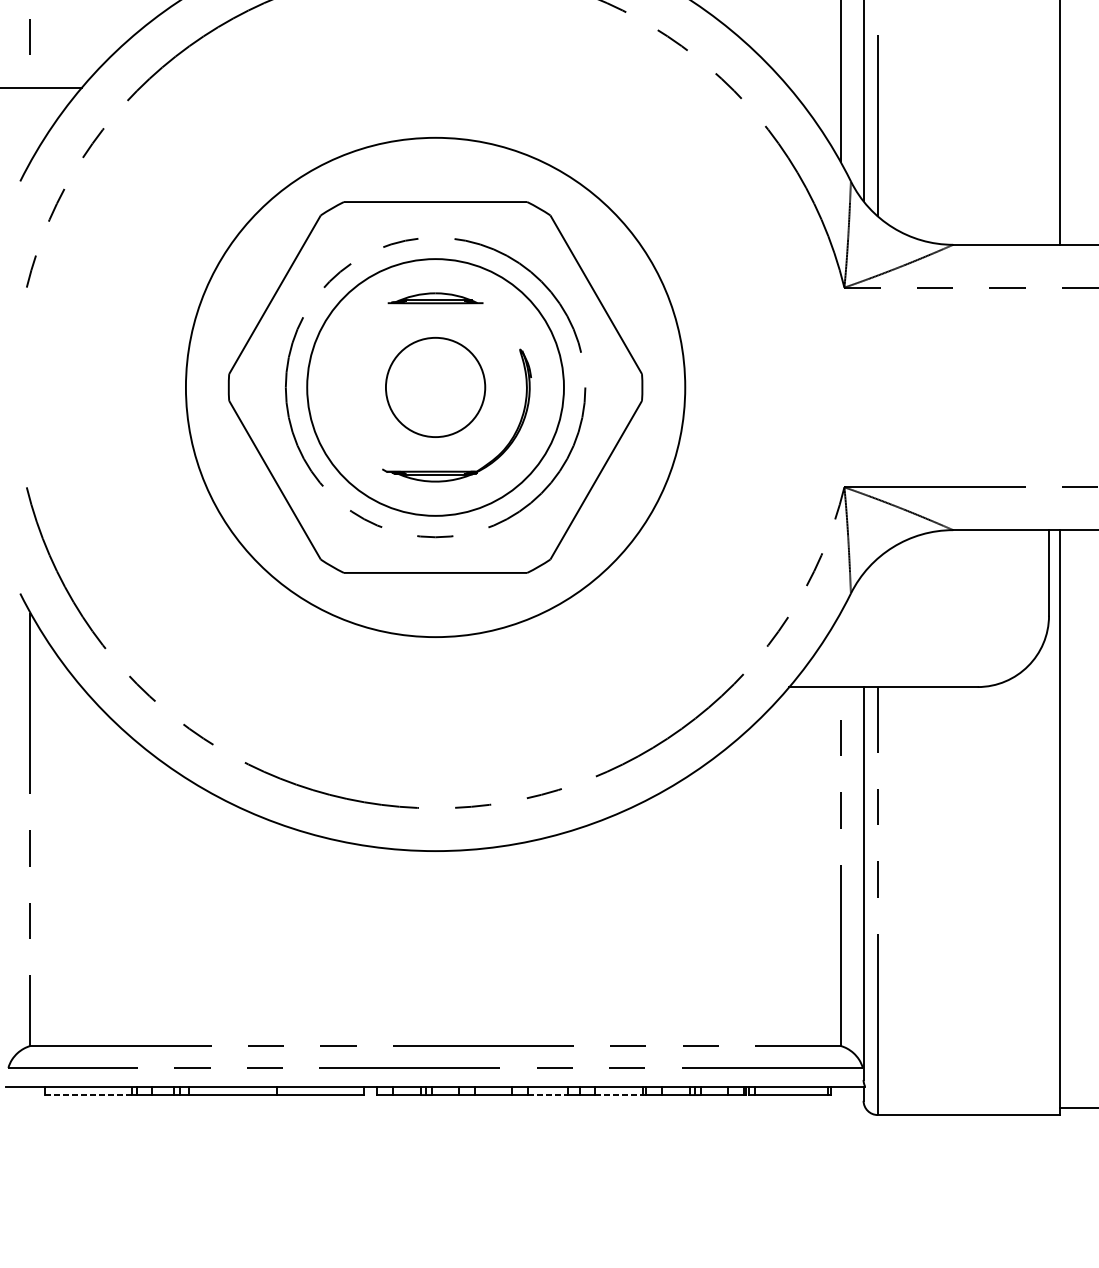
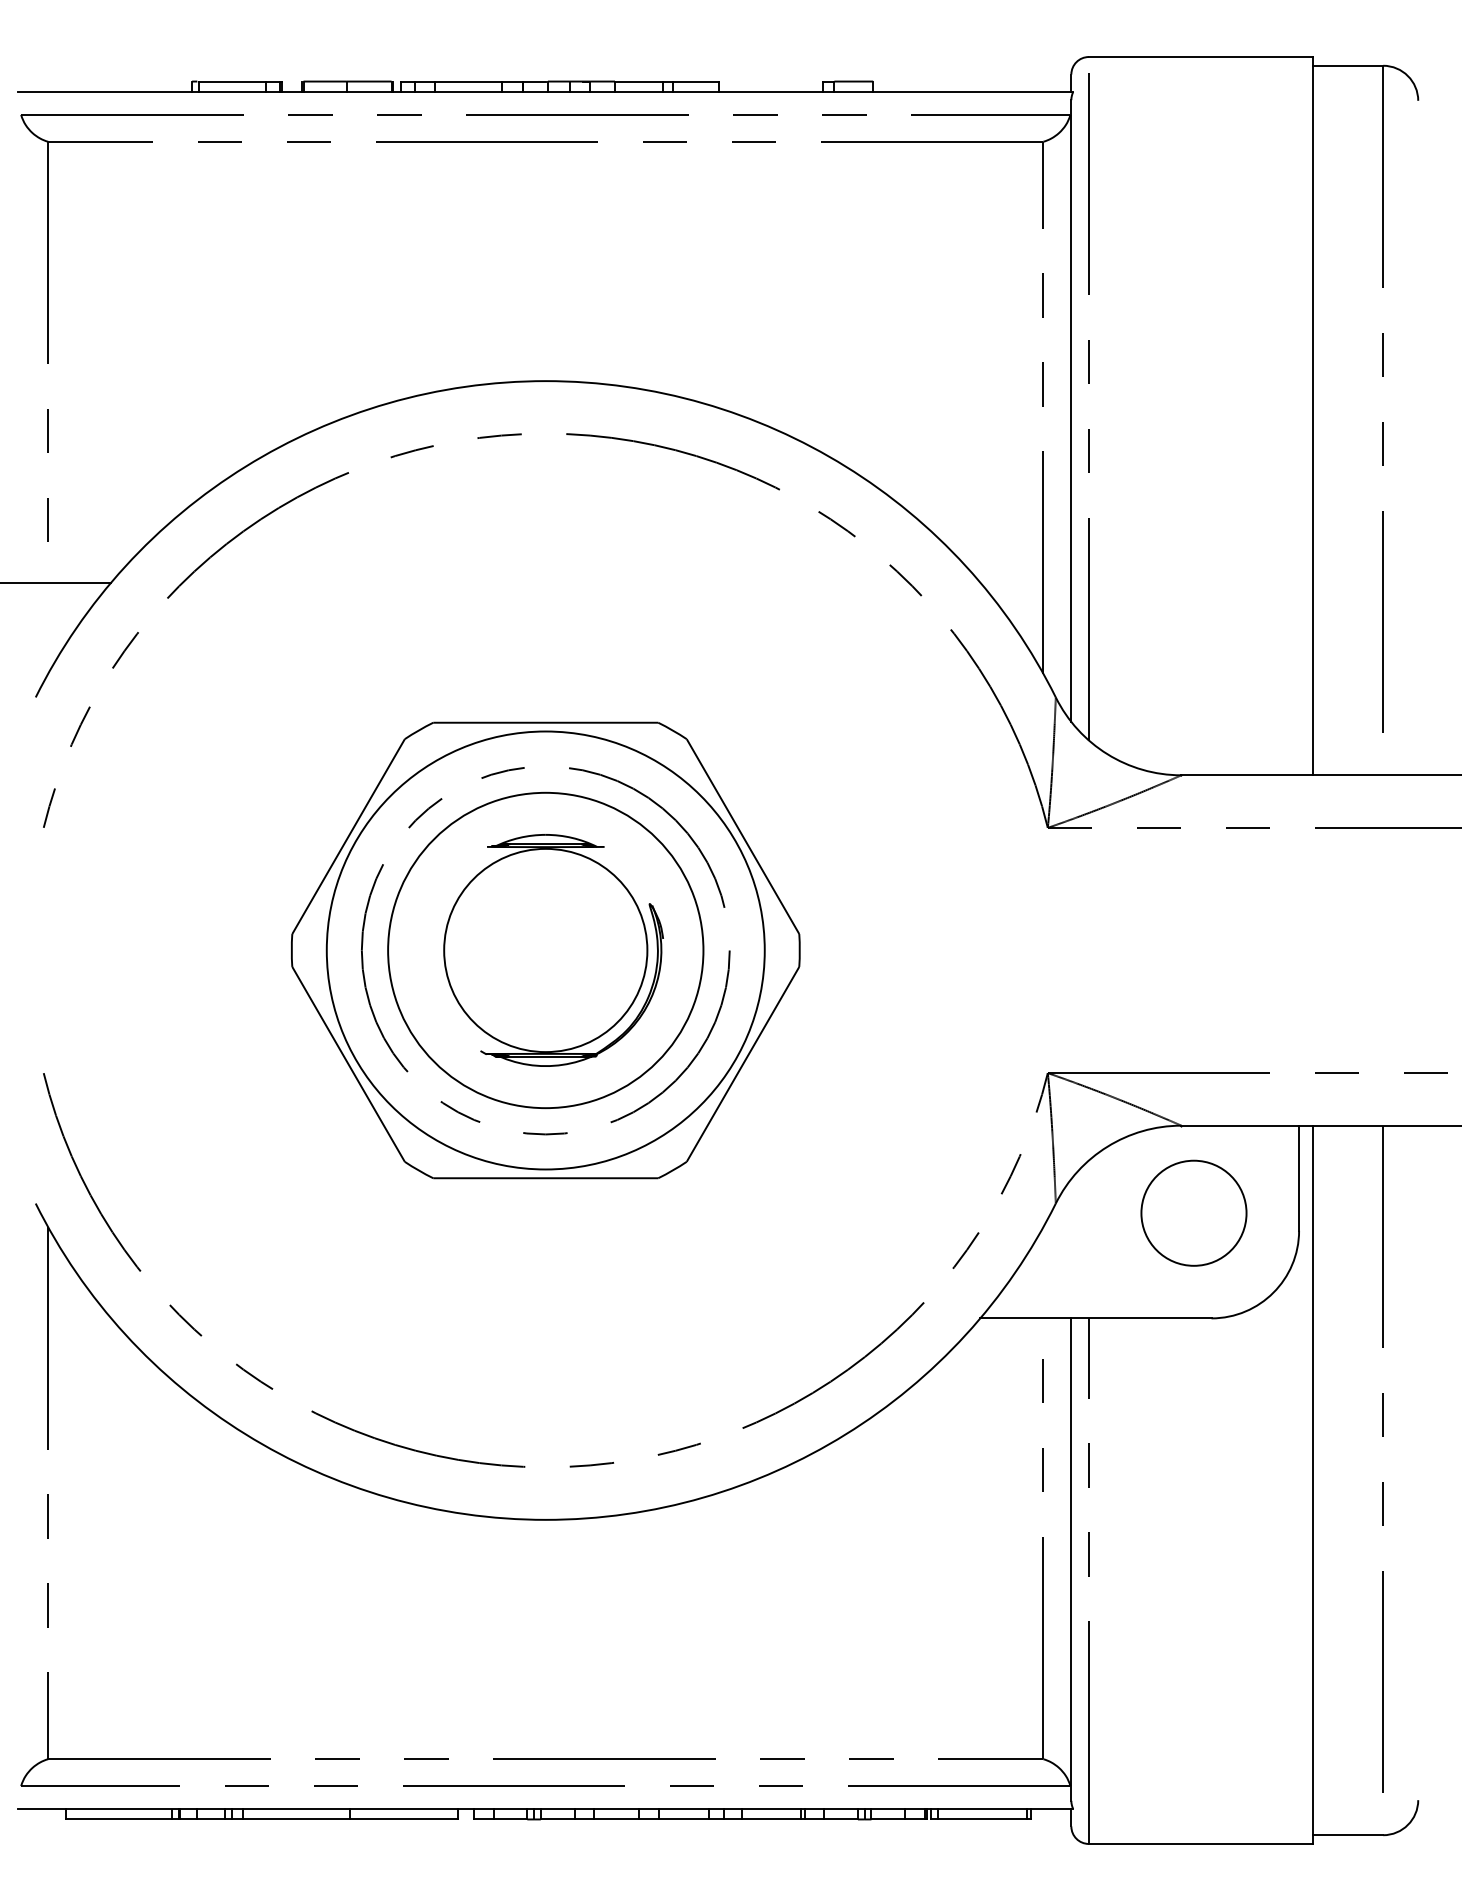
circle: (435, 387) -> (545, 950), size x0.71
circle: (435, 387) -> (545, 950), size x1.67
circle: (963, 600) -> (1193, 1212), added
line: (87, 1095) -> (118, 1819), dashed -> solid
line: (547, 1095) -> (683, 1819), dashed -> solid
line: (619, 1095) -> (771, 1819), dashed -> solid

